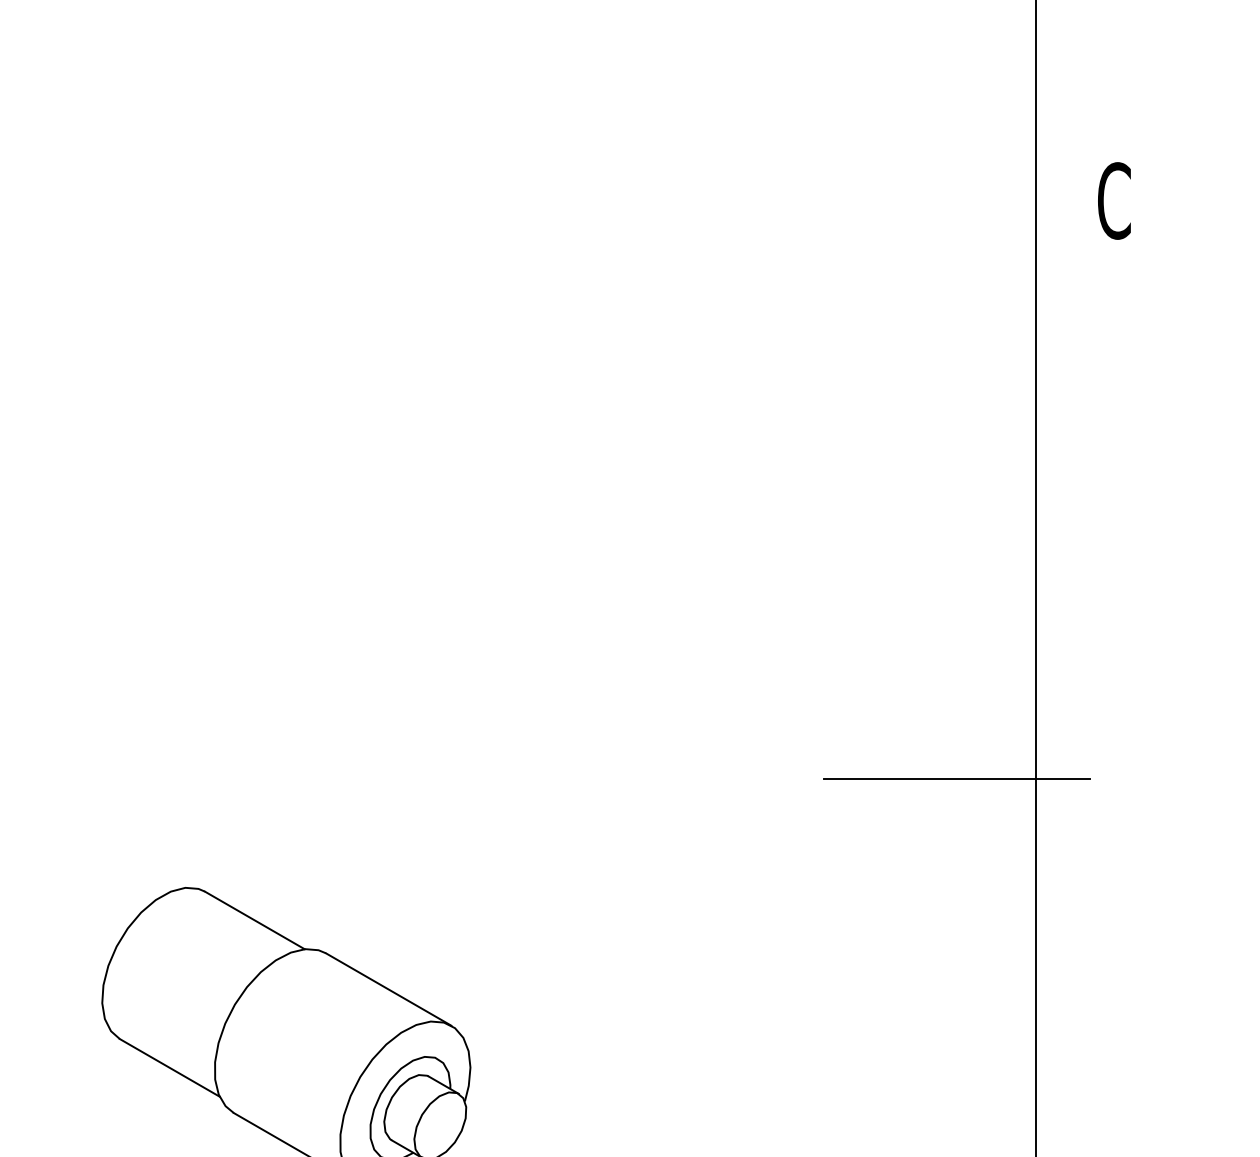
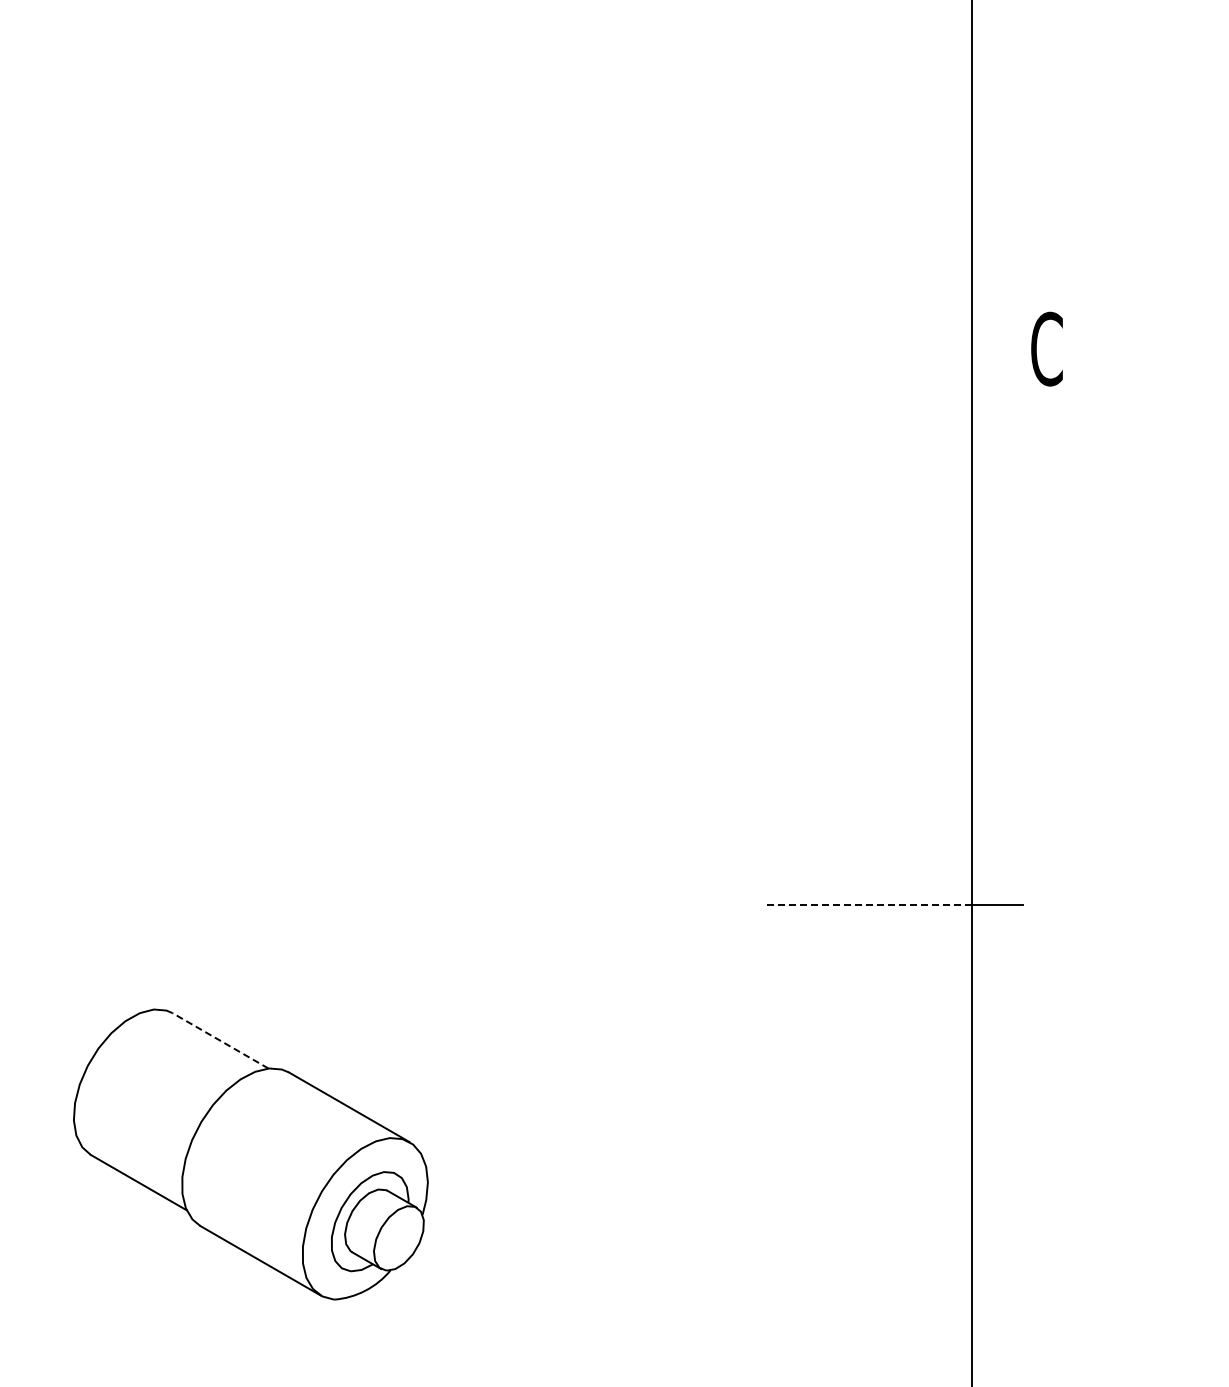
line: (929, 779) -> (869, 905), solid -> dashed
line: (254, 920) -> (220, 1040), solid -> dashed

